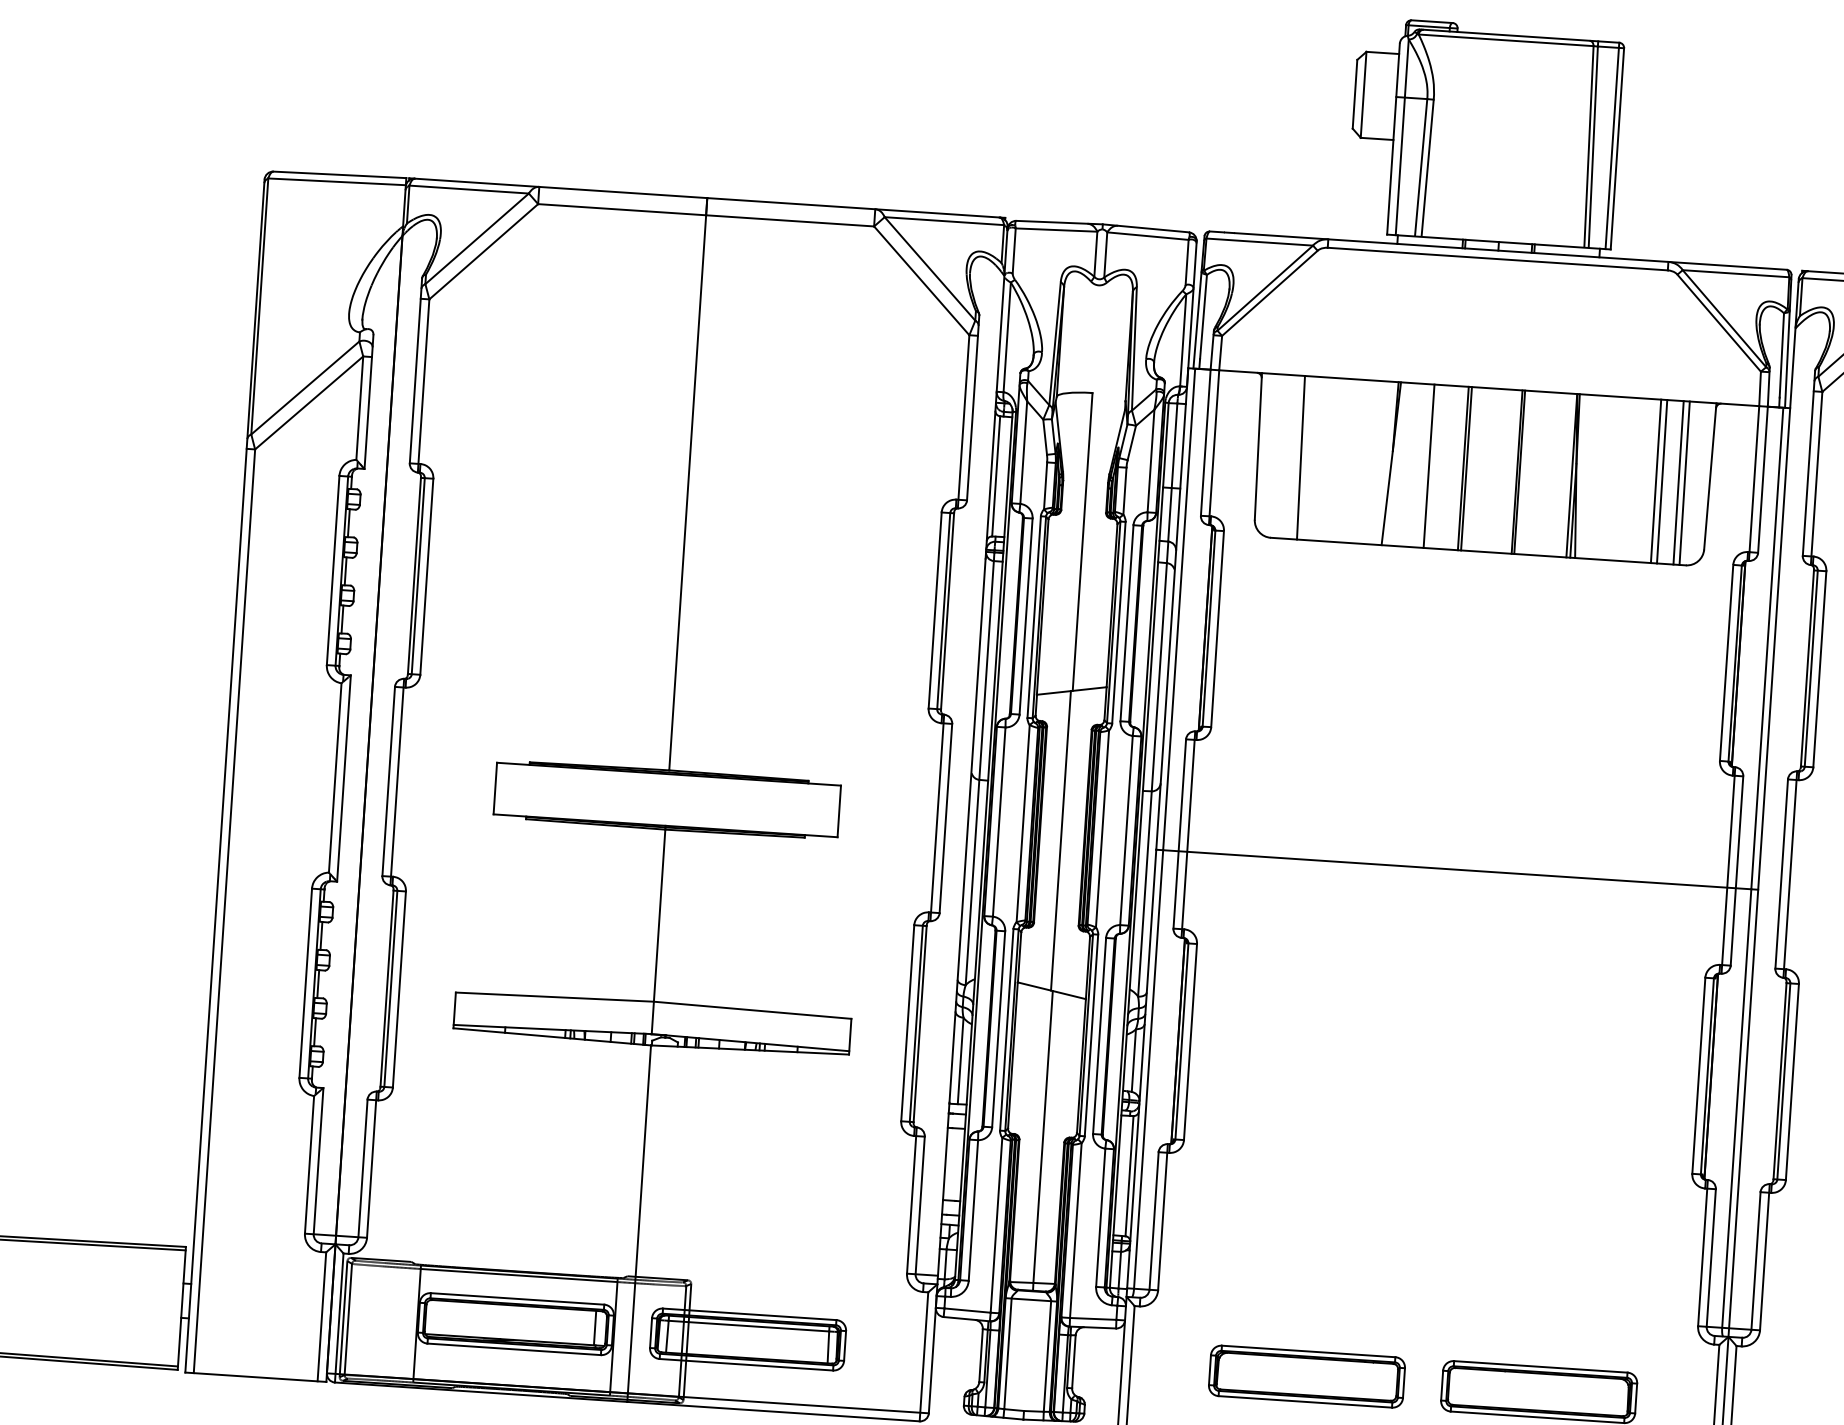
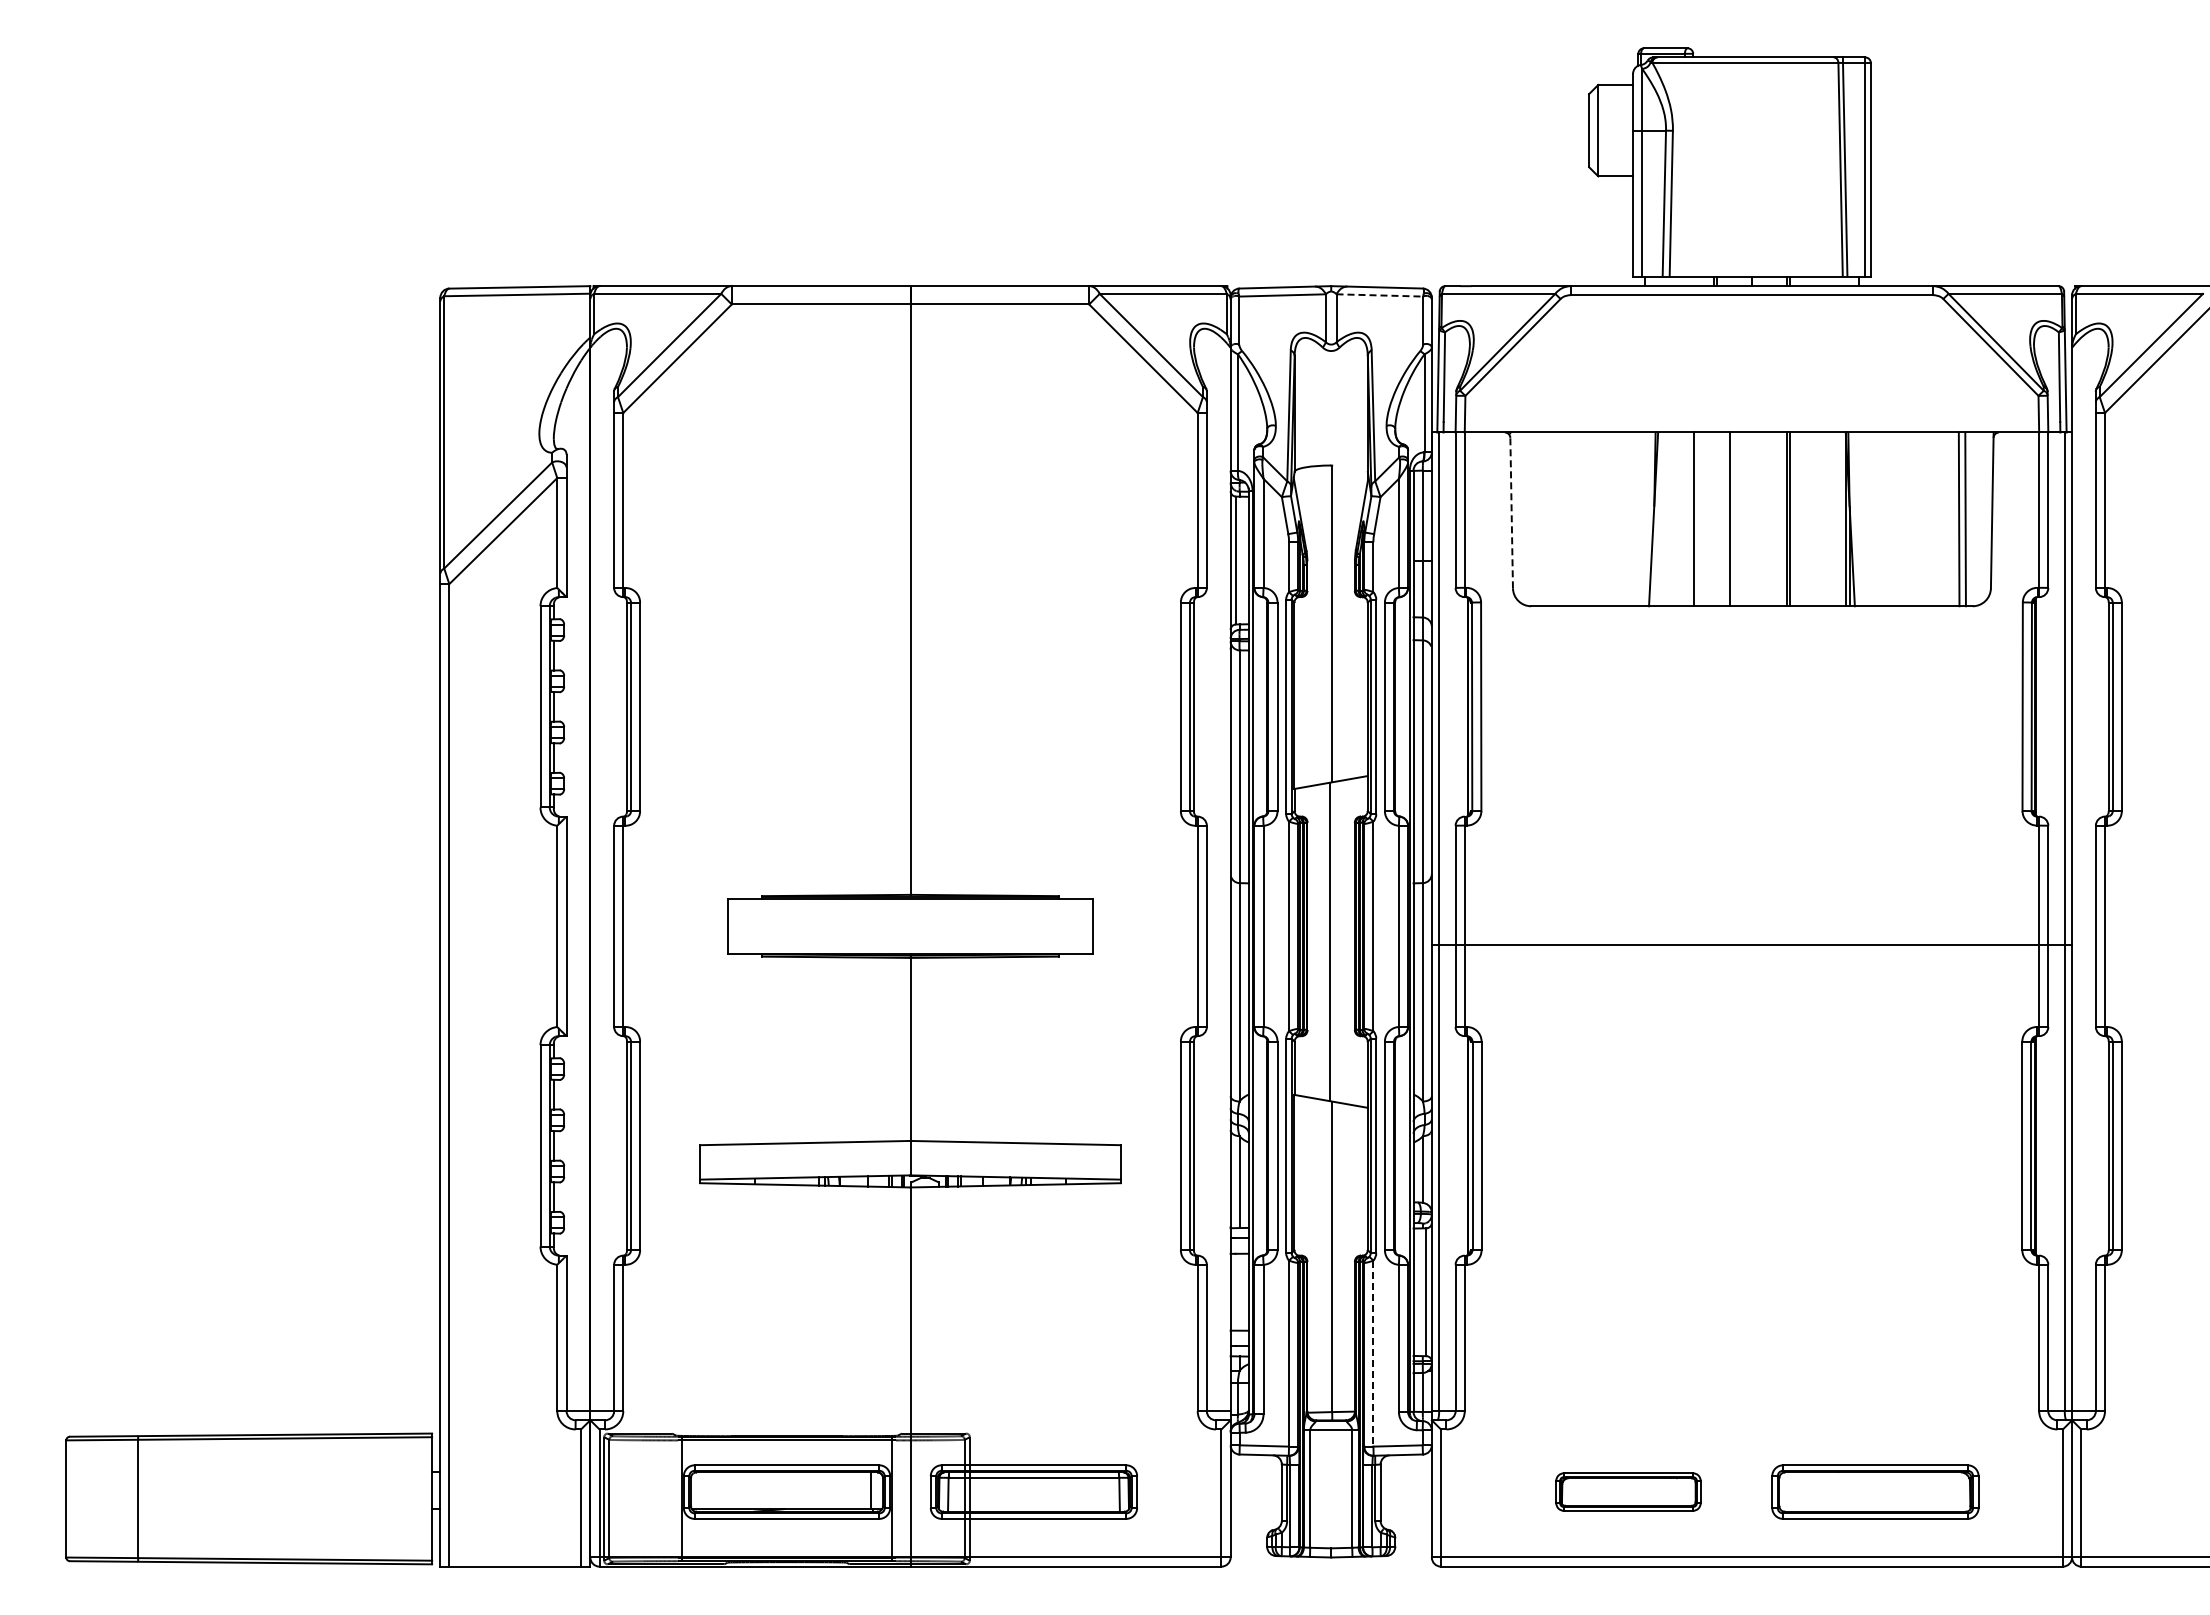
line: (1148, 236) -> (1380, 295), solid -> dashed
line: (1258, 446) -> (1511, 510), solid -> dashed
line: (1300, 457) -> (1557, 519), removed
line: (1466, 468) -> (1733, 519), removed
line: (1655, 481) -> (1934, 519), removed
line: (1661, 481) -> (1941, 519), removed
line: (1075, 1231) -> (1373, 1354), solid -> dashed
part: (1307, 1376) -> (1628, 1491), size x0.7

